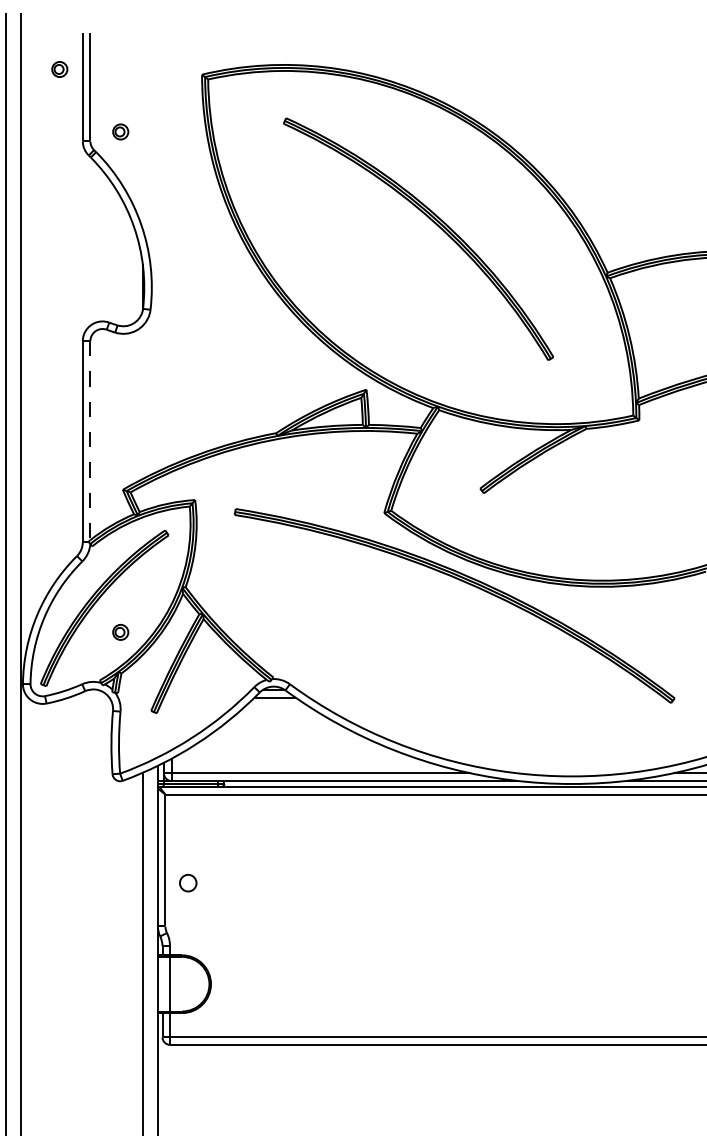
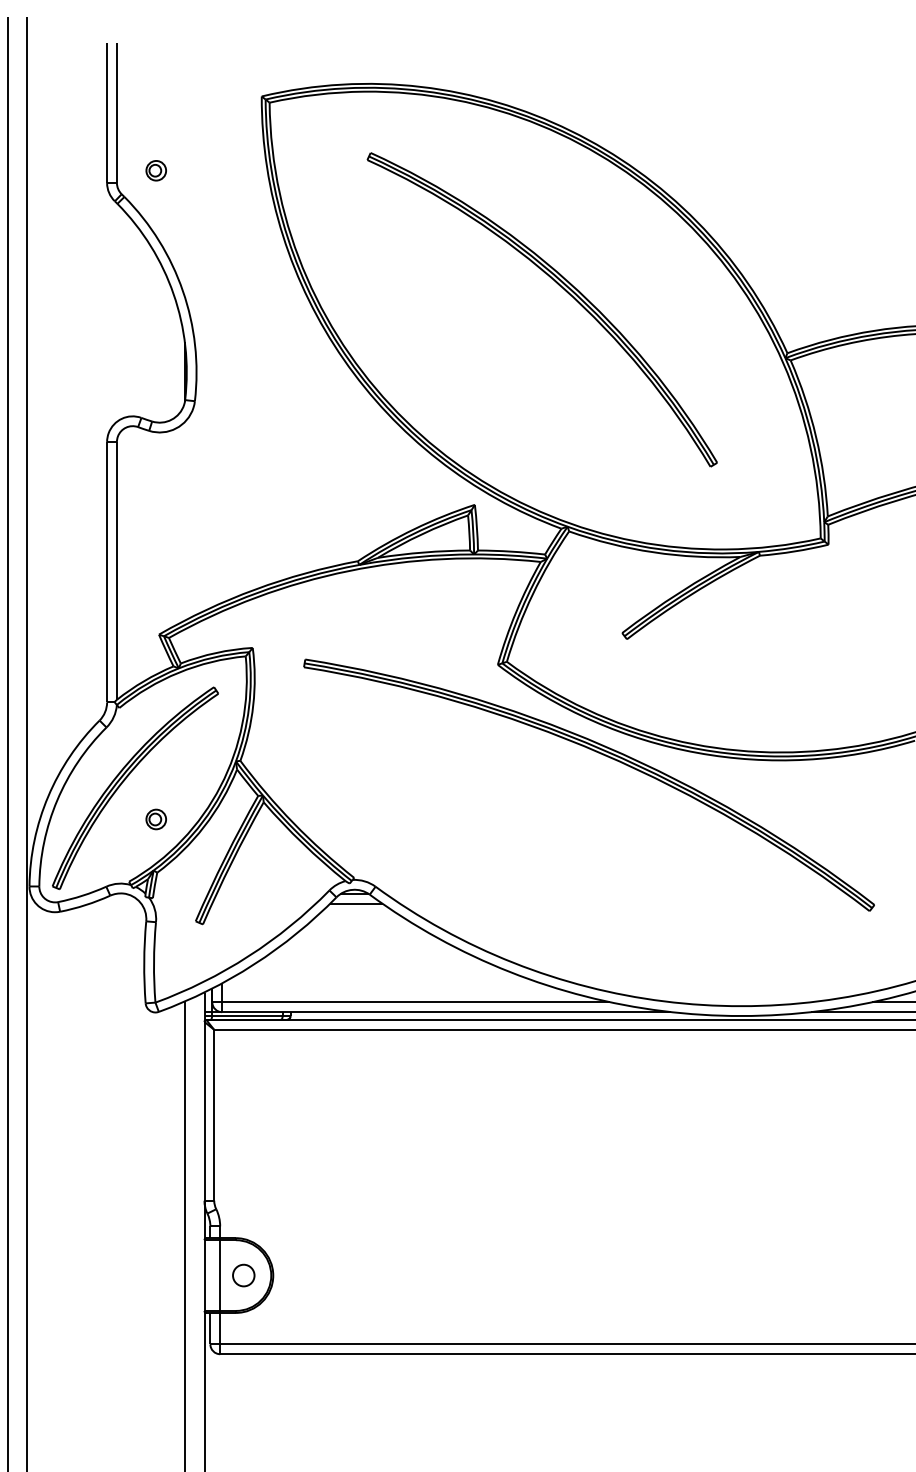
part: (59, 69) -> (76, 89), removed
line: (90, 440) -> (116, 570), dashed -> solid
part: (188, 883) -> (243, 1275), moved

